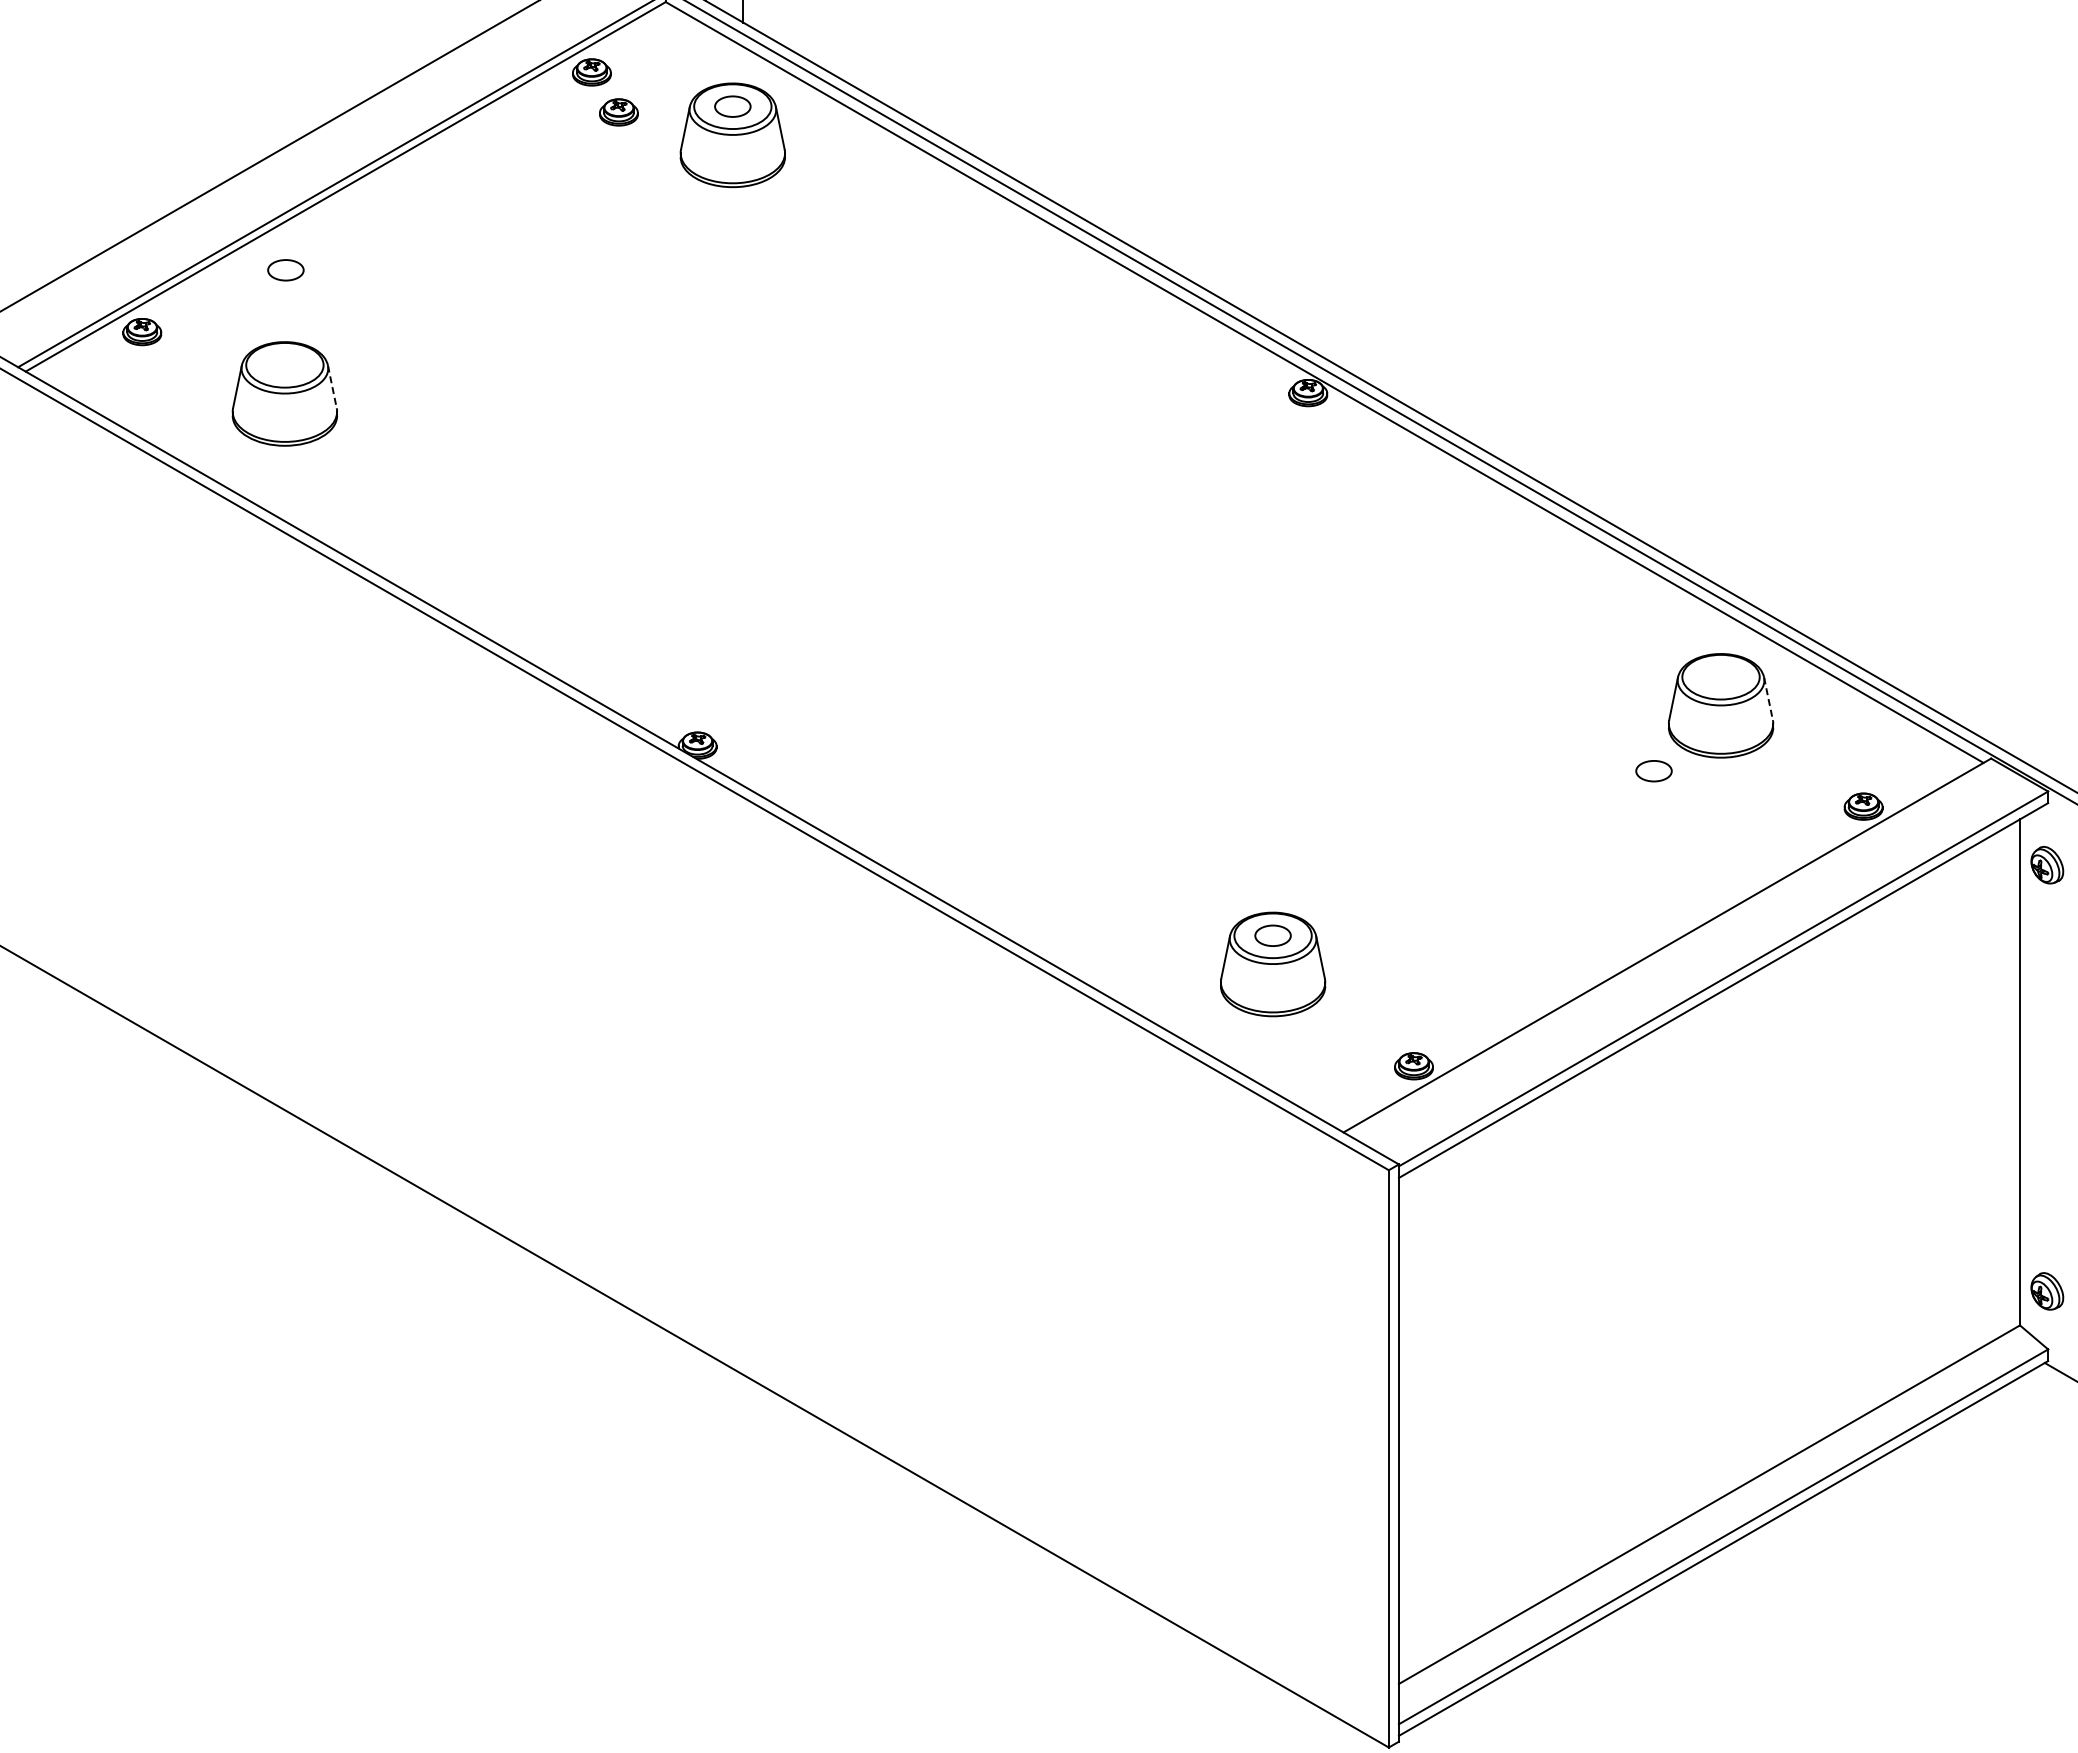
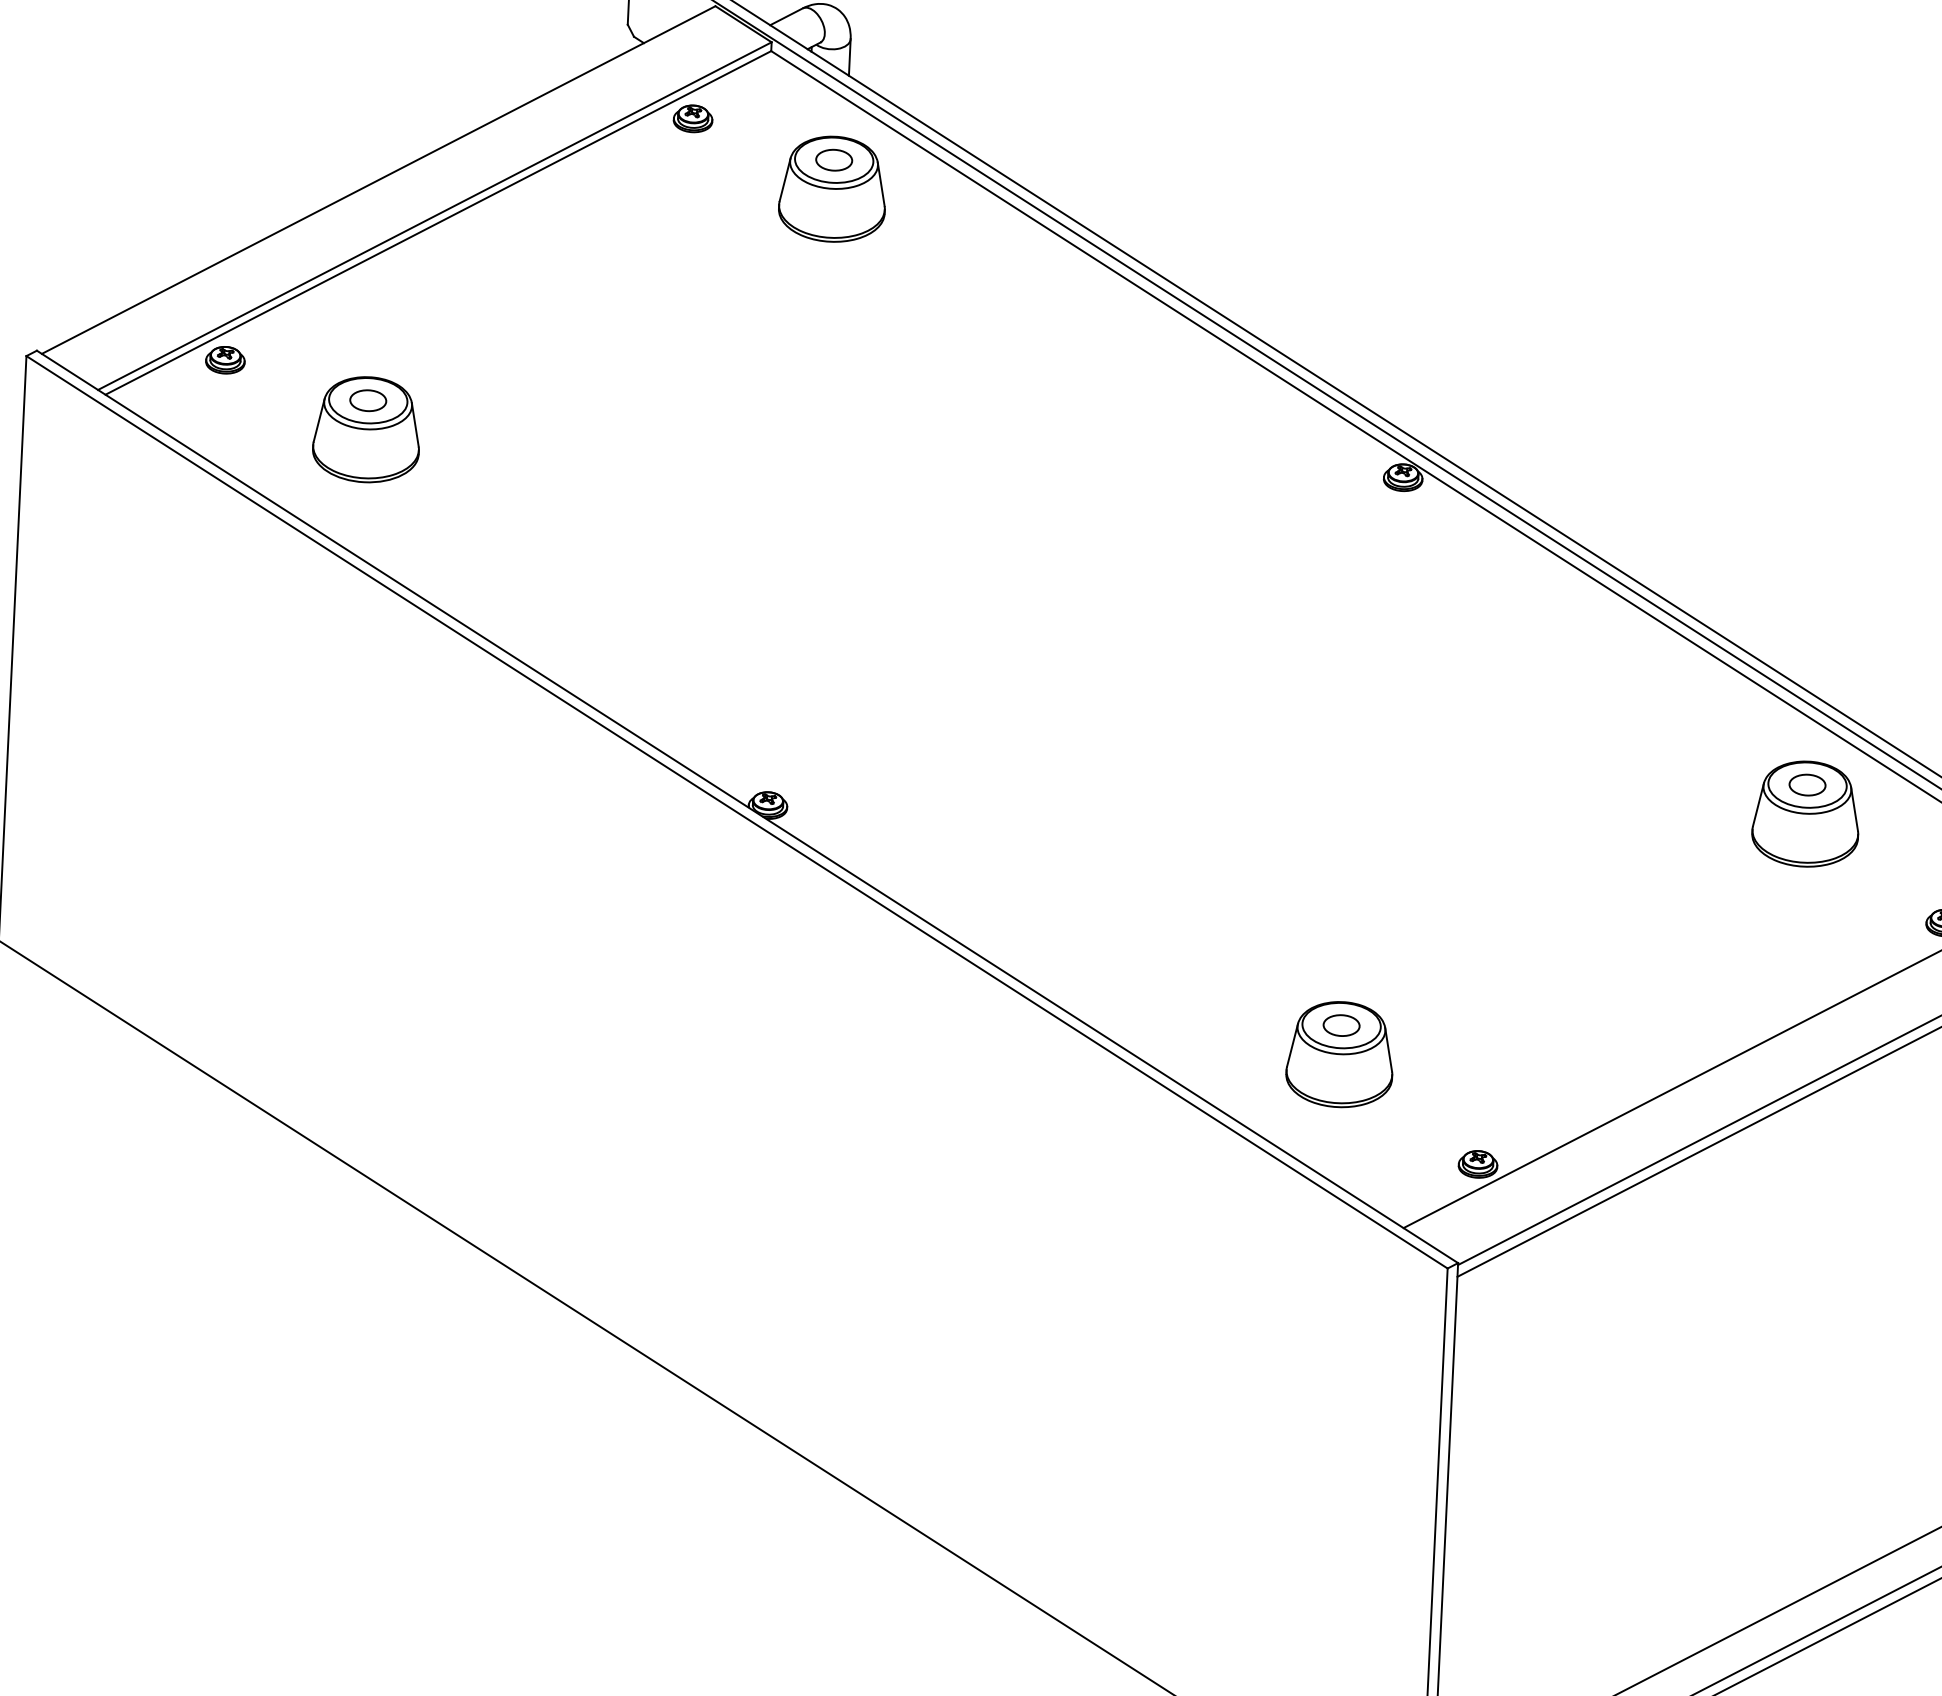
part: (618, 112) -> (718, 160), removed
part: (285, 270) -> (367, 400), moved
line: (332, 386) -> (415, 424), dashed -> solid
line: (1768, 698) -> (1854, 808), dashed -> solid
part: (1653, 771) -> (1807, 785), moved

